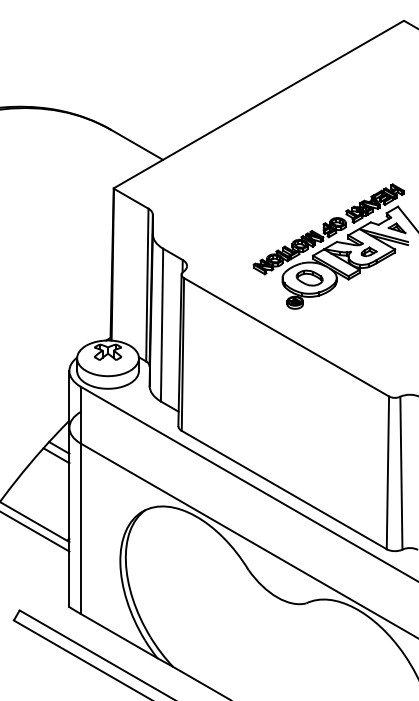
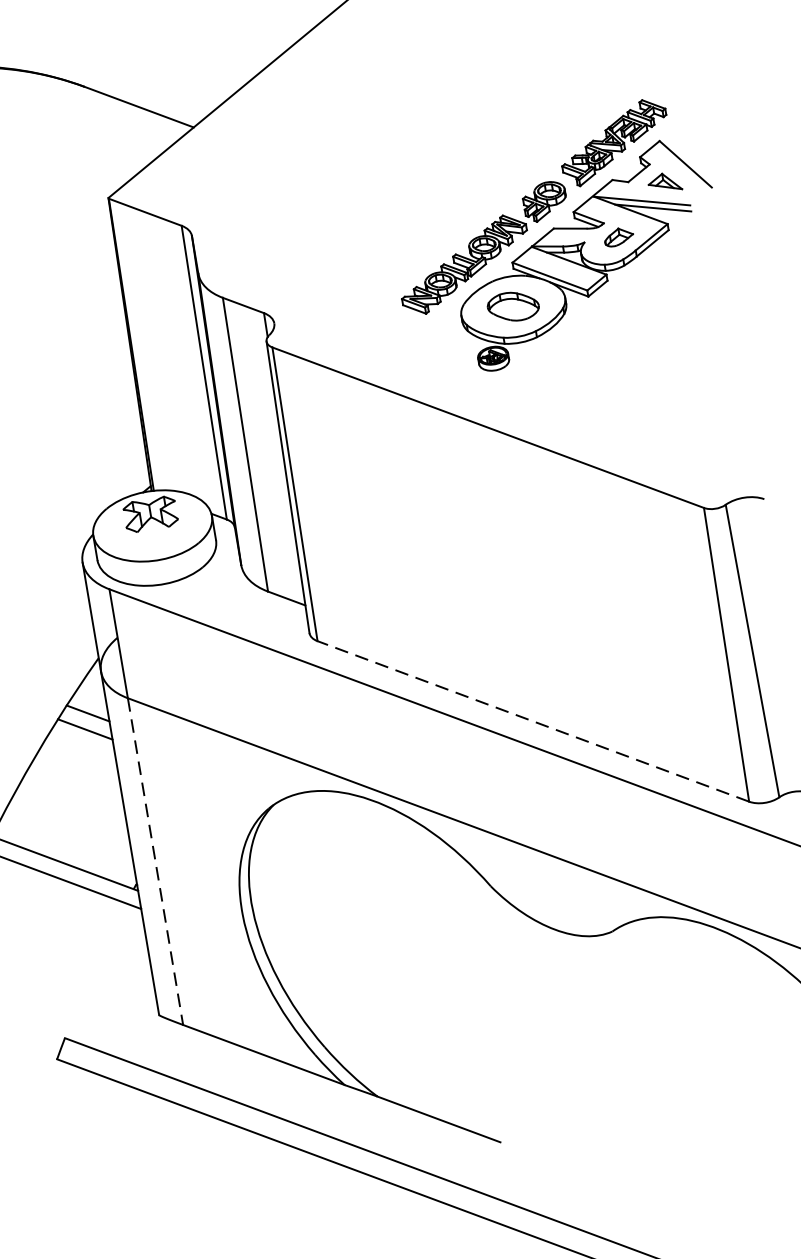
line: (283, 489) -> (531, 720), solid -> dashed
line: (80, 529) -> (155, 863), solid -> dashed

